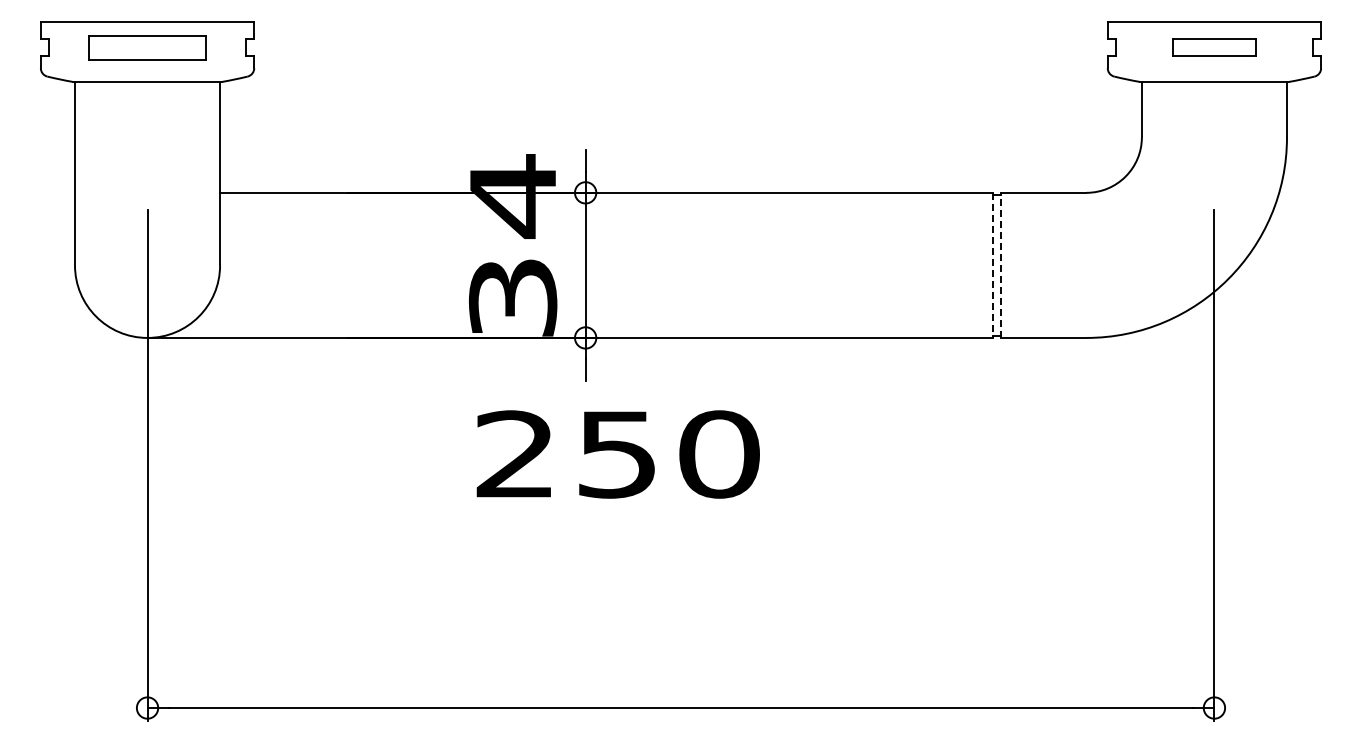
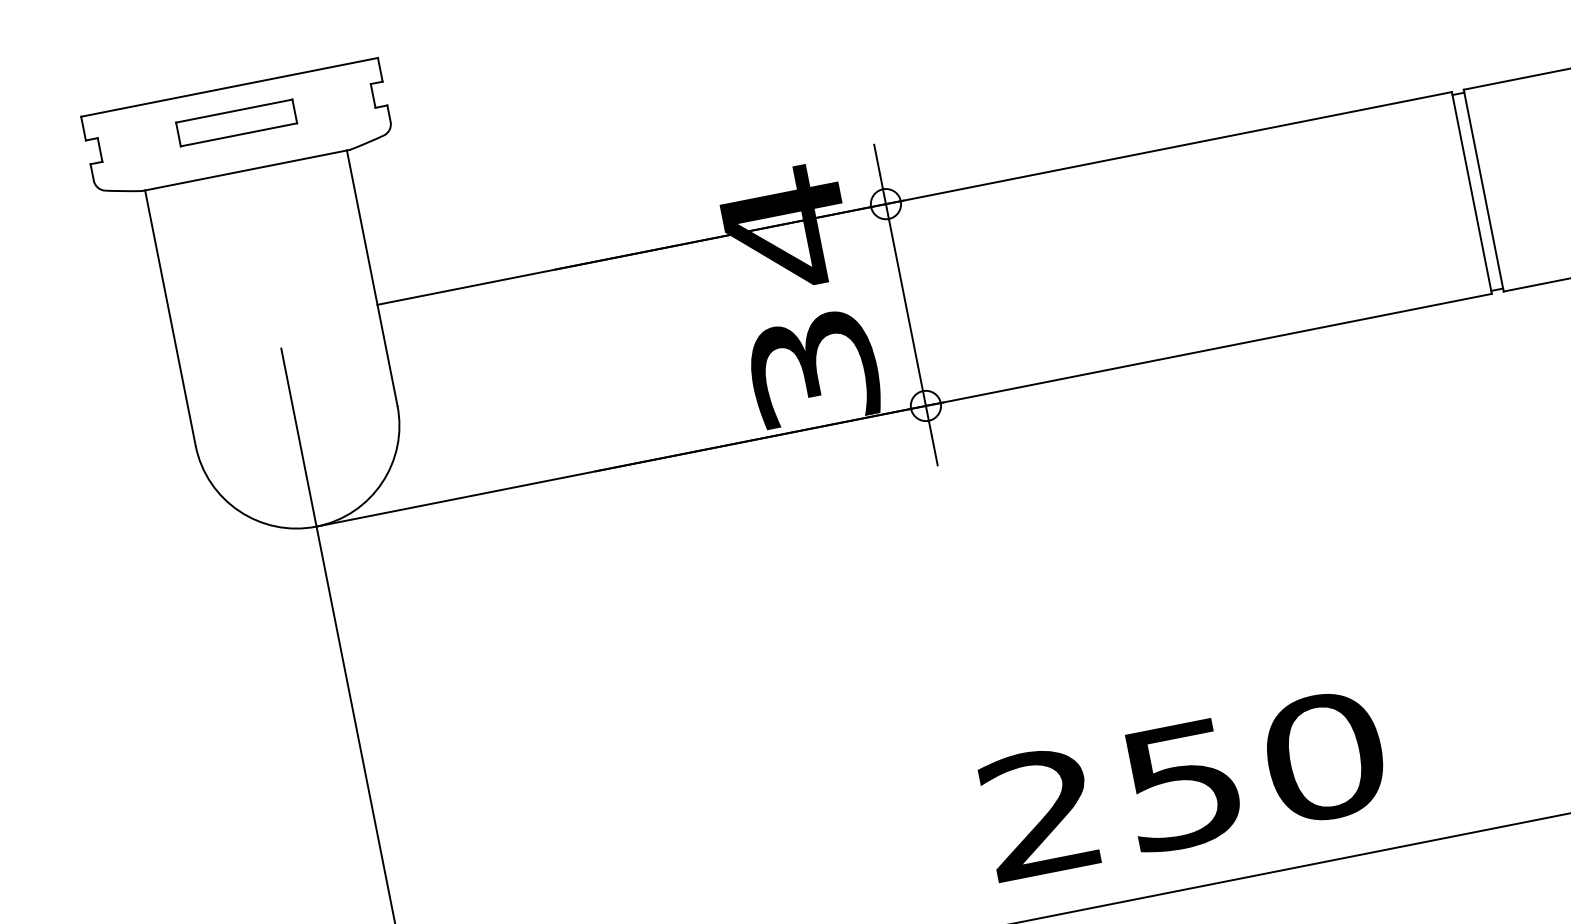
part: (147, 47) -> (236, 122), size x0.71
line: (992, 265) -> (1471, 193), dashed -> solid
line: (1001, 265) -> (1484, 190), dashed -> solid
text: (617, 454) -> (1182, 785), moved

